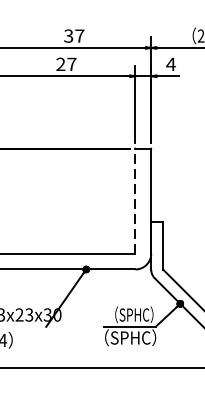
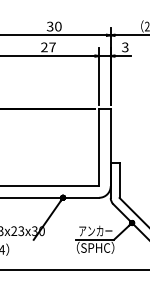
text: (80, 35) -> (58, 26), 37 -> 30
text: (169, 64) -> (124, 47), 4 -> 3
line: (135, 200) -> (99, 147), dashed -> solid
text: (130, 314) -> (95, 230), （SPHC） -> アンカー

